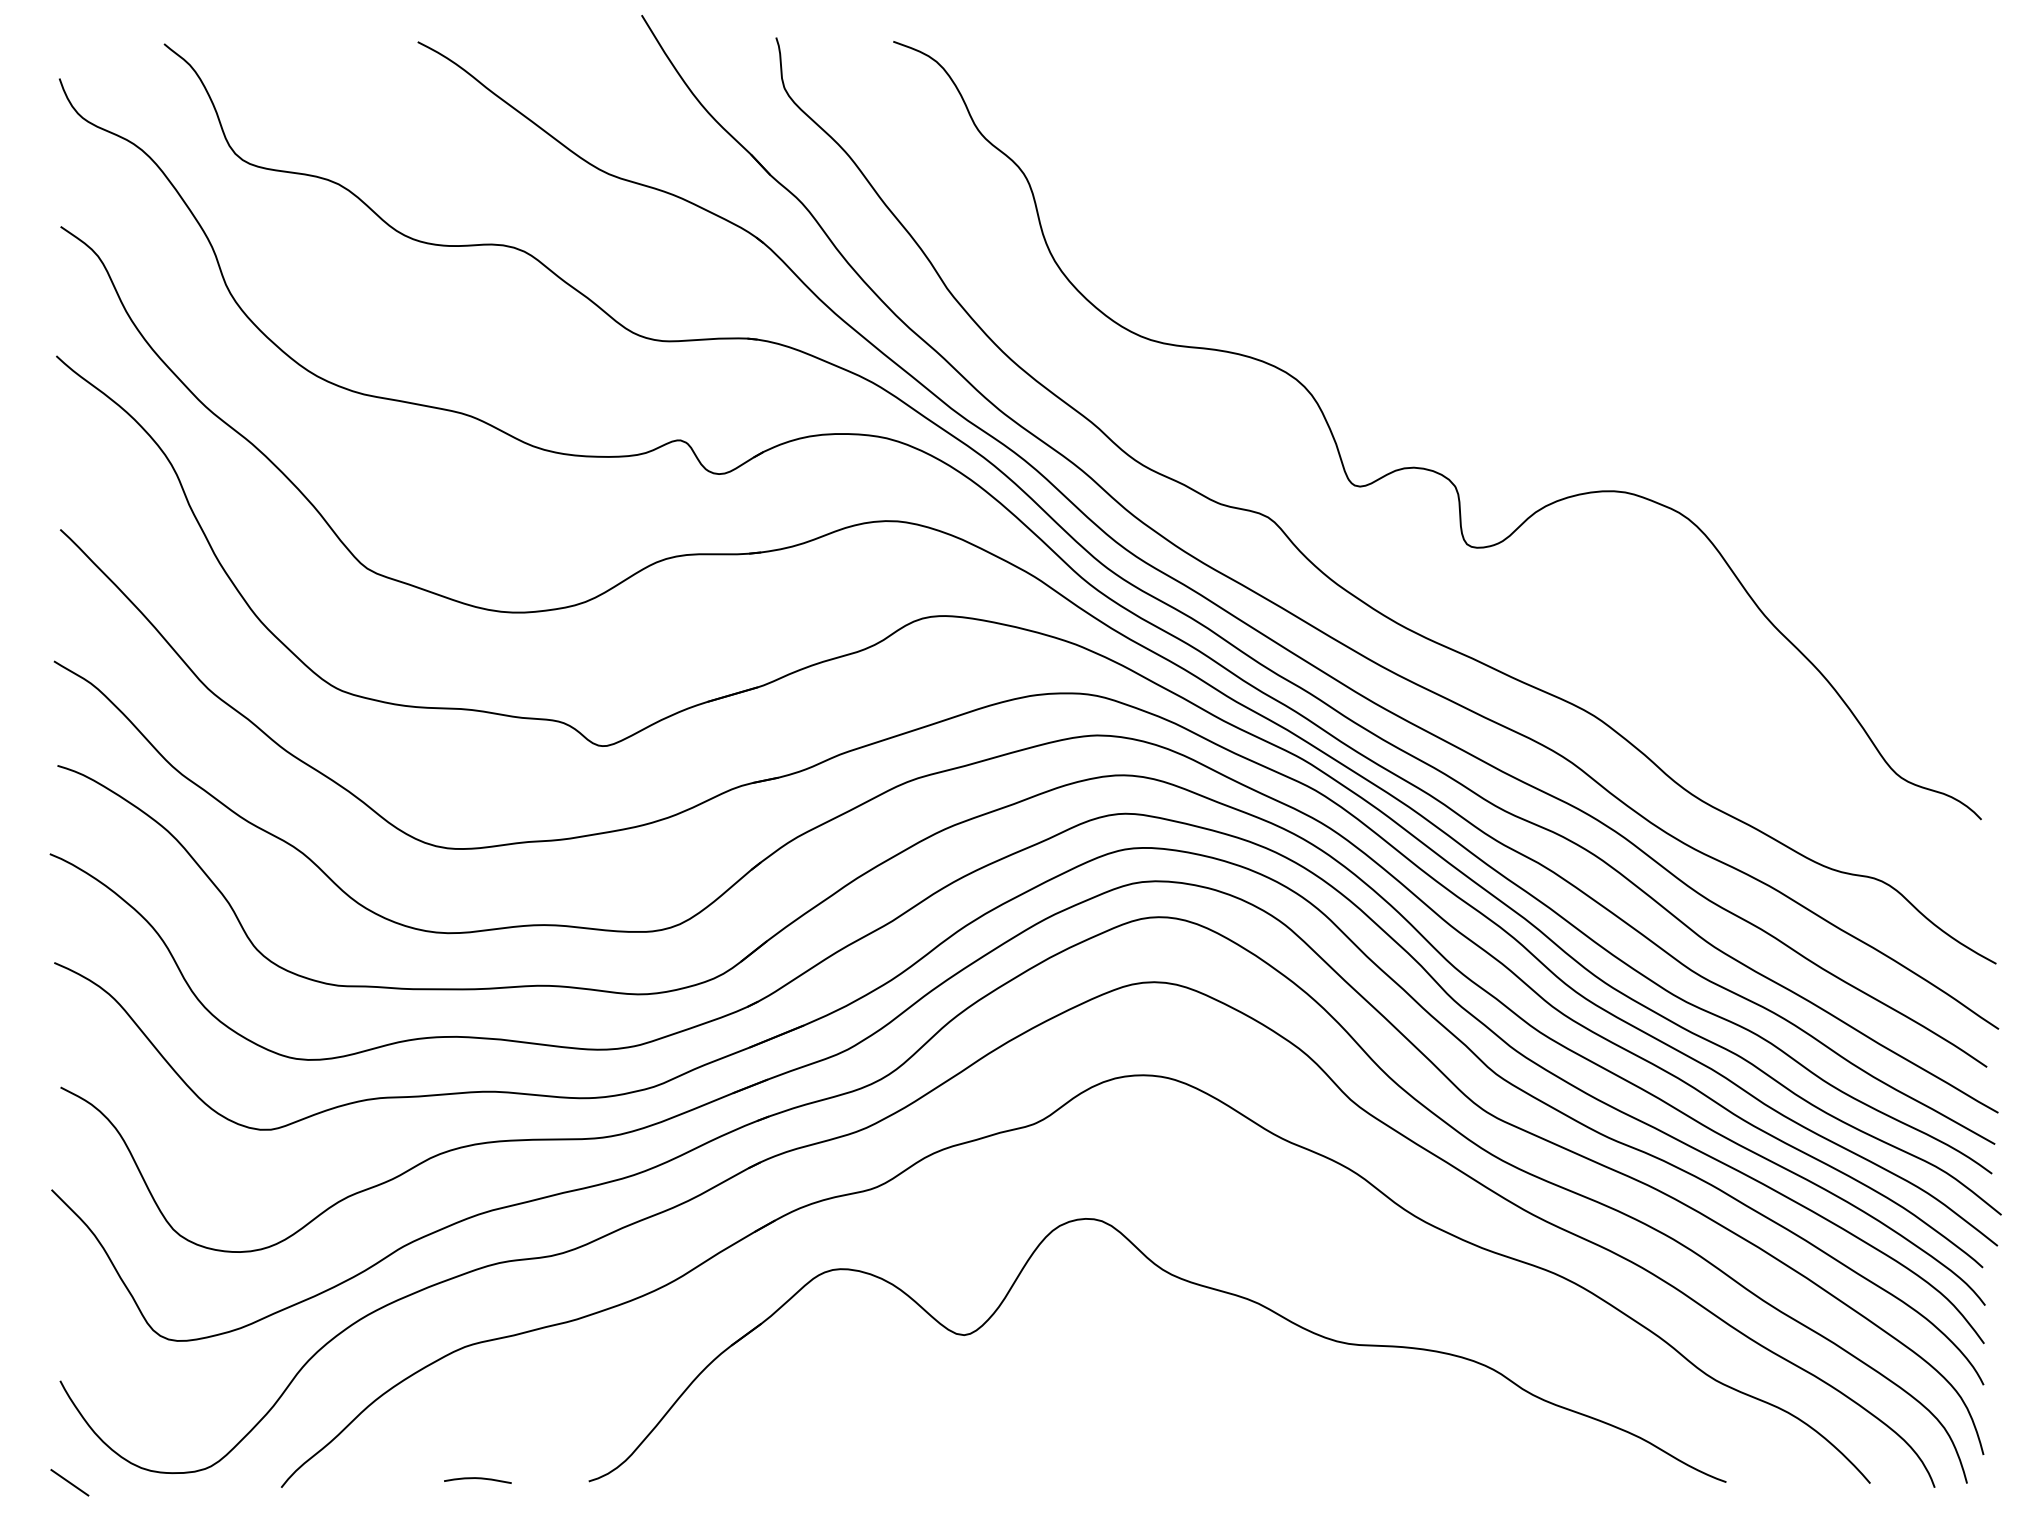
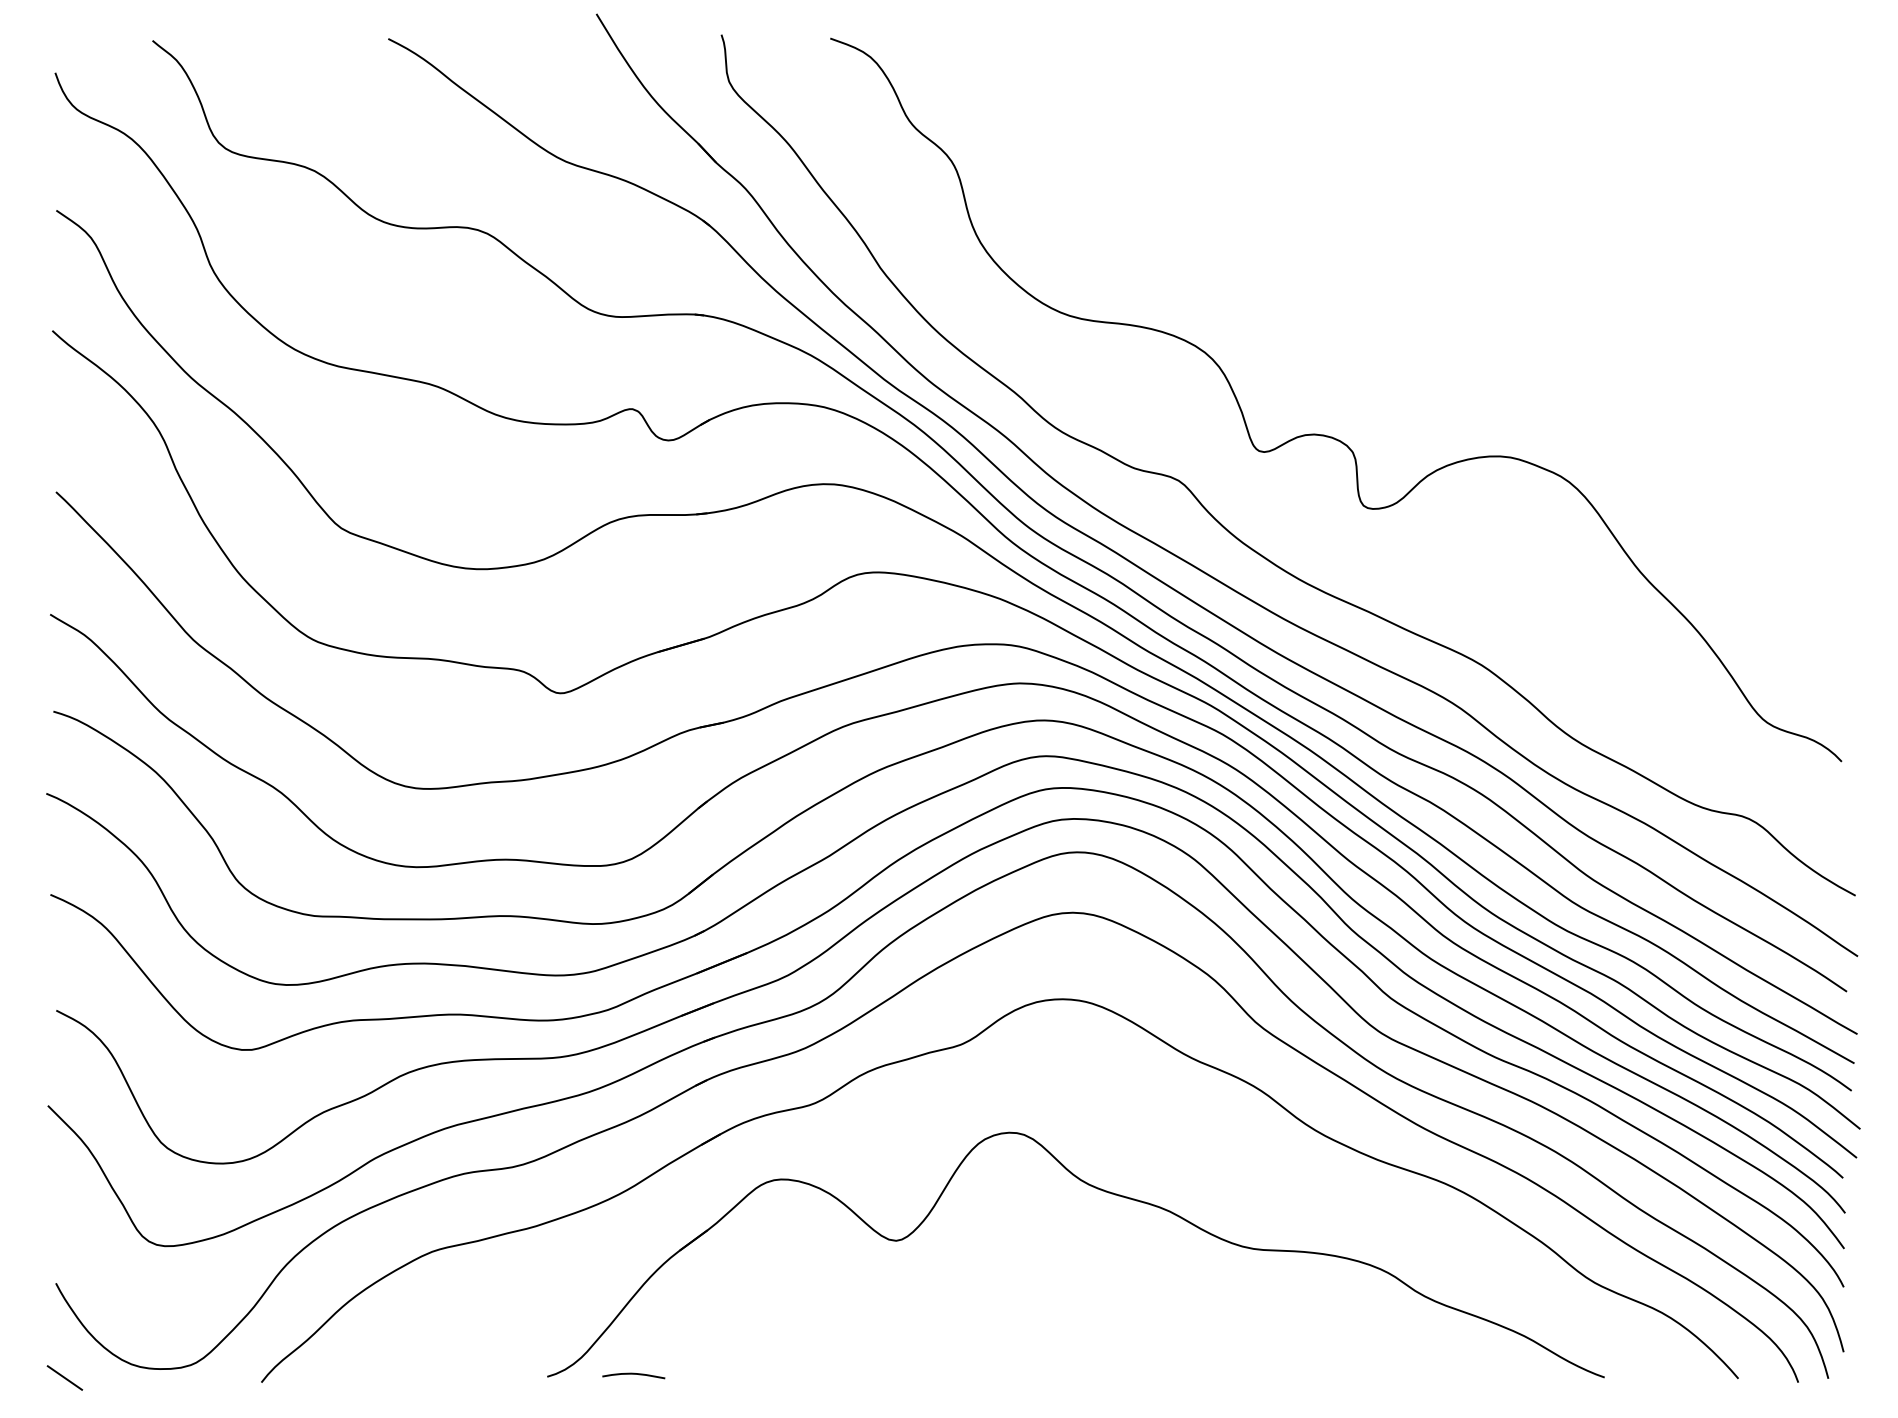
curve: (477, 1479) -> (633, 1374), moved

